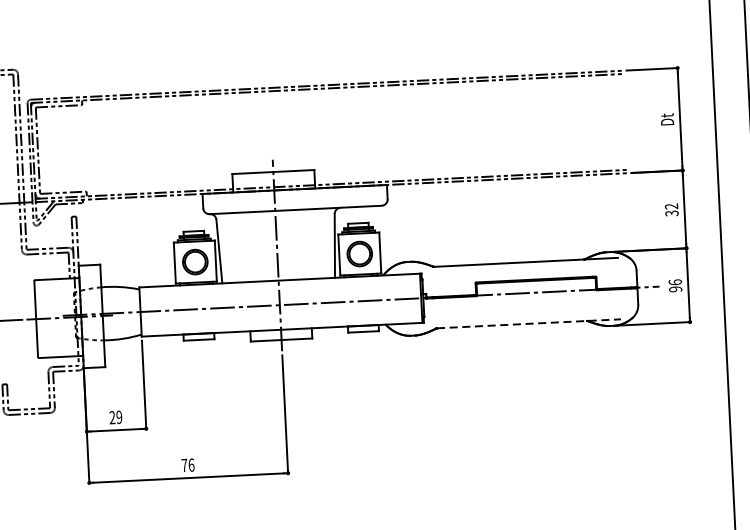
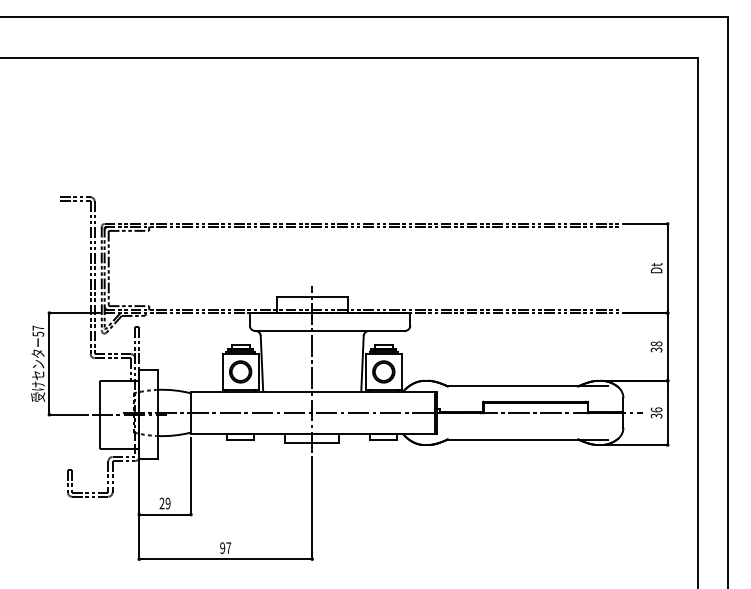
text: (671, 206) -> (656, 343), 32 -> 38
text: (675, 288) -> (656, 415), 96 -> 36
line: (529, 323) -> (528, 439), dashed -> solid
text: (187, 464) -> (225, 547), 76 -> 97

